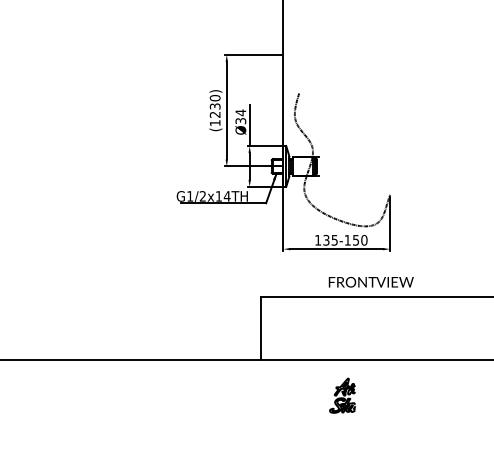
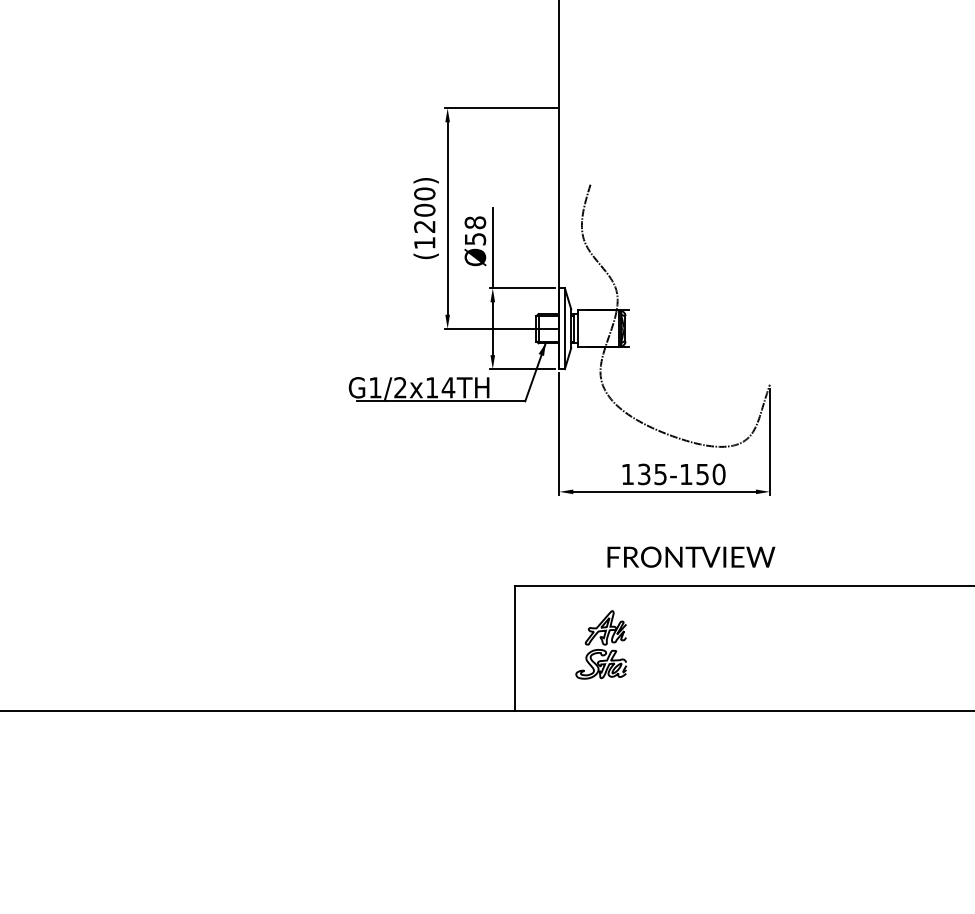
text: (214, 106) -> (423, 210), (1230) -> (1200)
text: (240, 116) -> (474, 230), Ø34 -> Ø58
text: (370, 282) -> (689, 557), moved
part: (342, 395) -> (600, 644), moved

